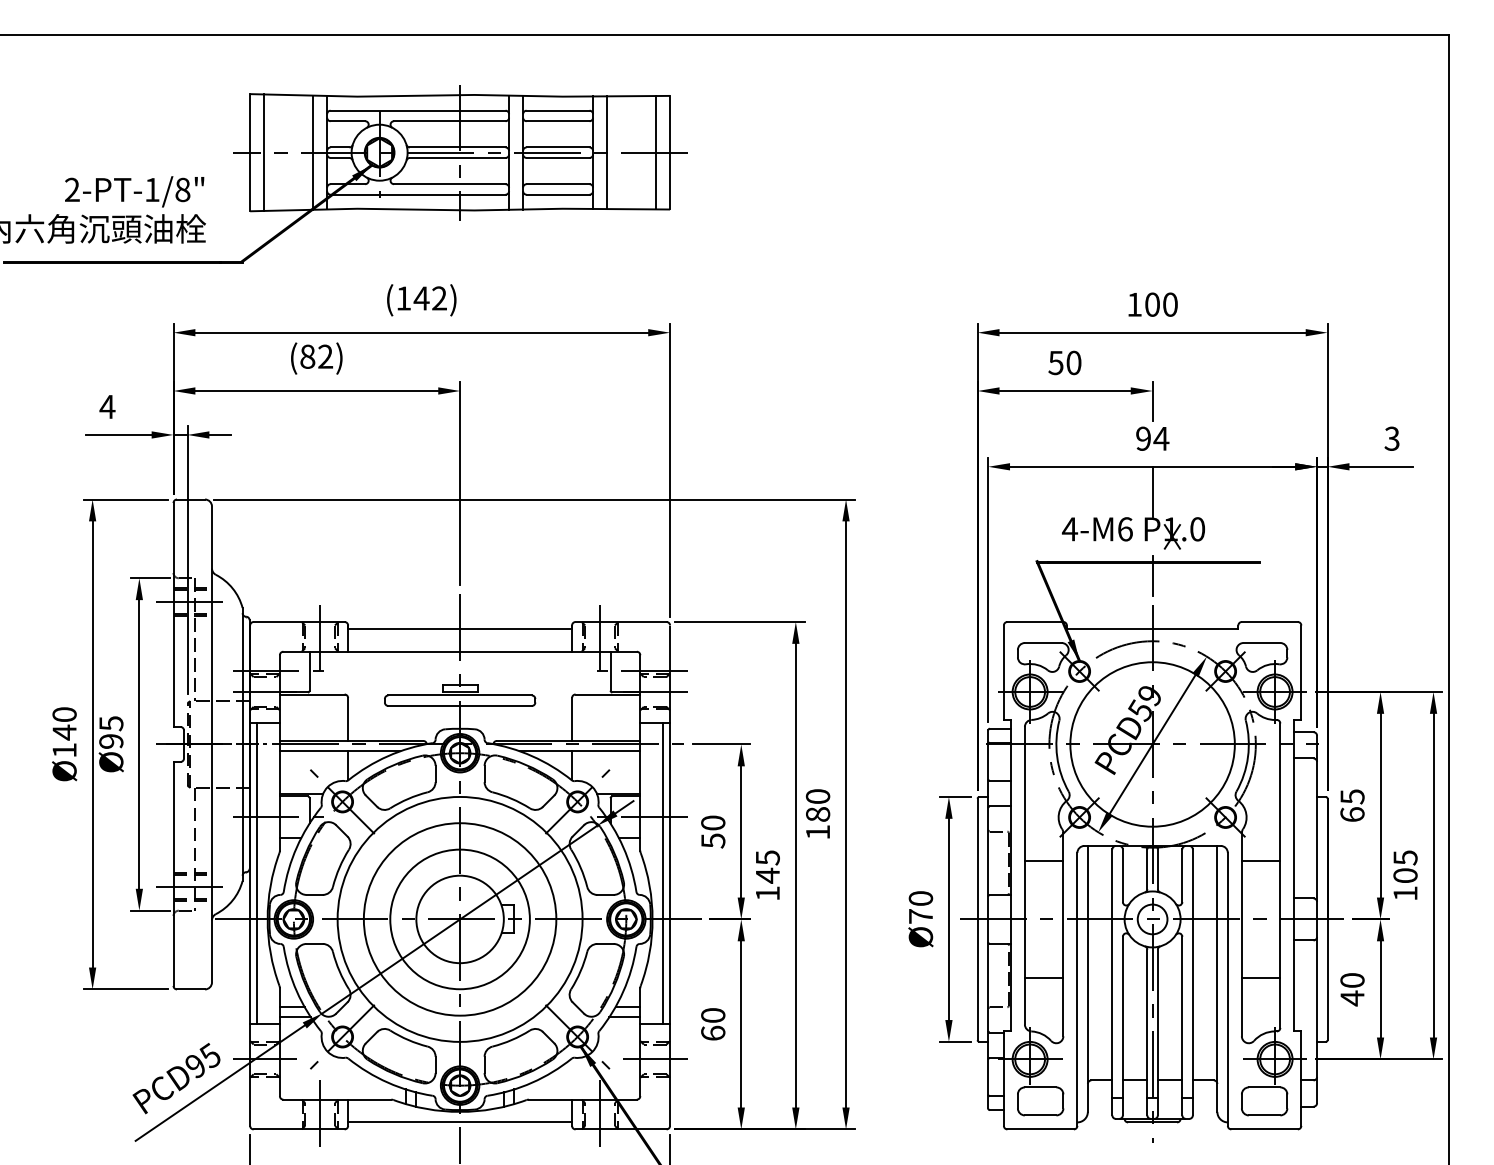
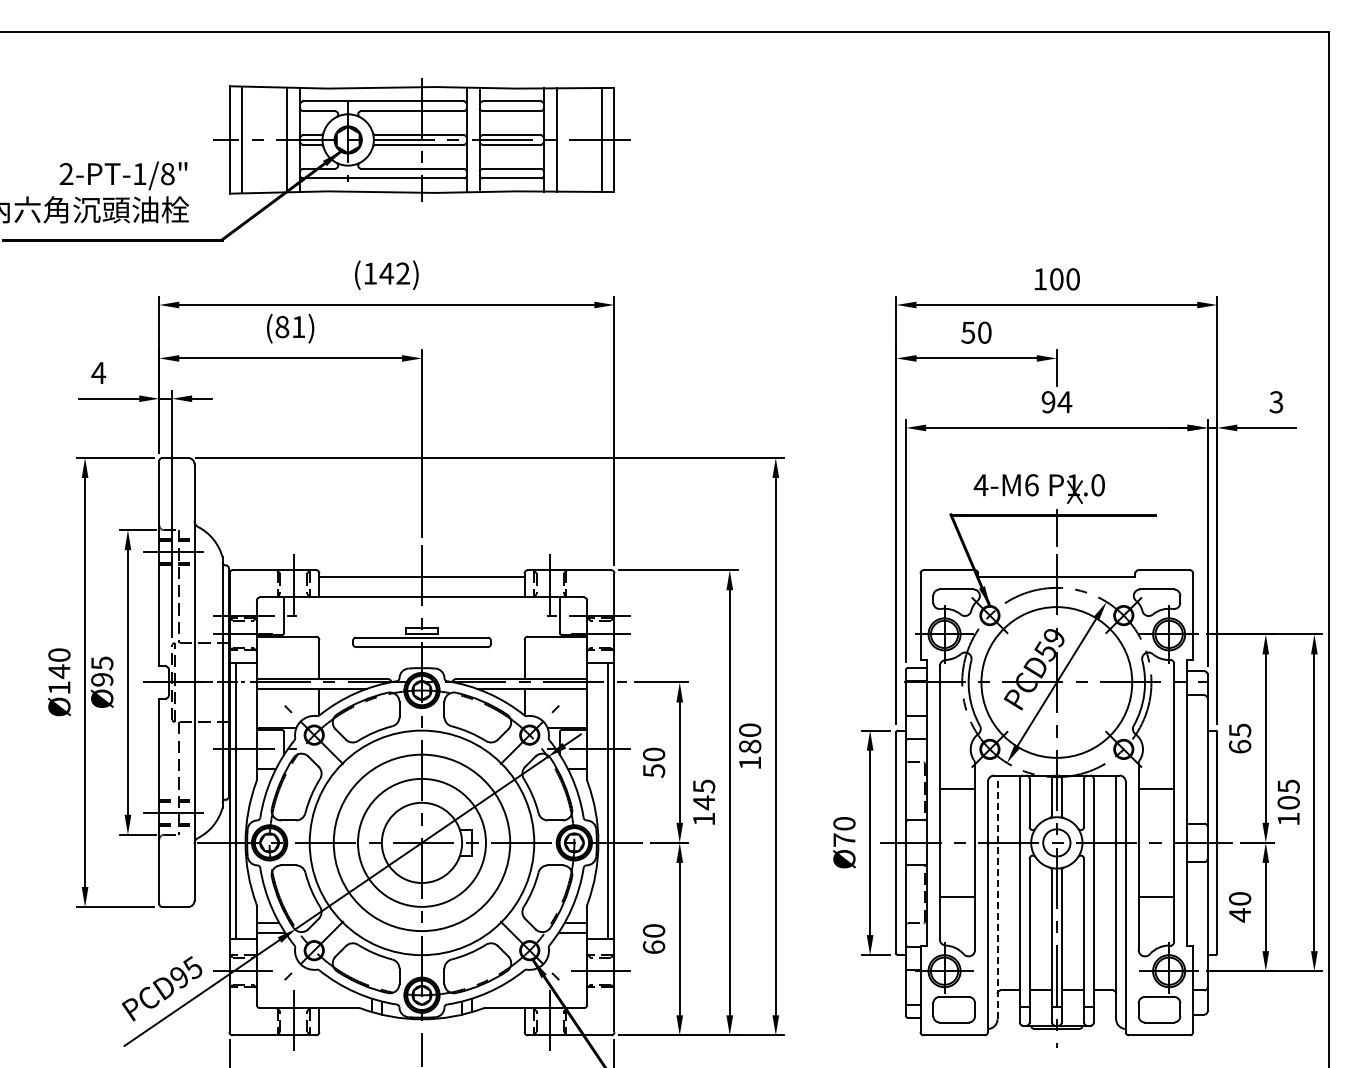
text: (325, 356) -> (298, 326), (82) -> (81)
line: (1152, 491) -> (1056, 450), removed
line: (1087, 979) -> (997, 897), solid -> dashed
line: (459, 1121) -> (421, 1028), removed

